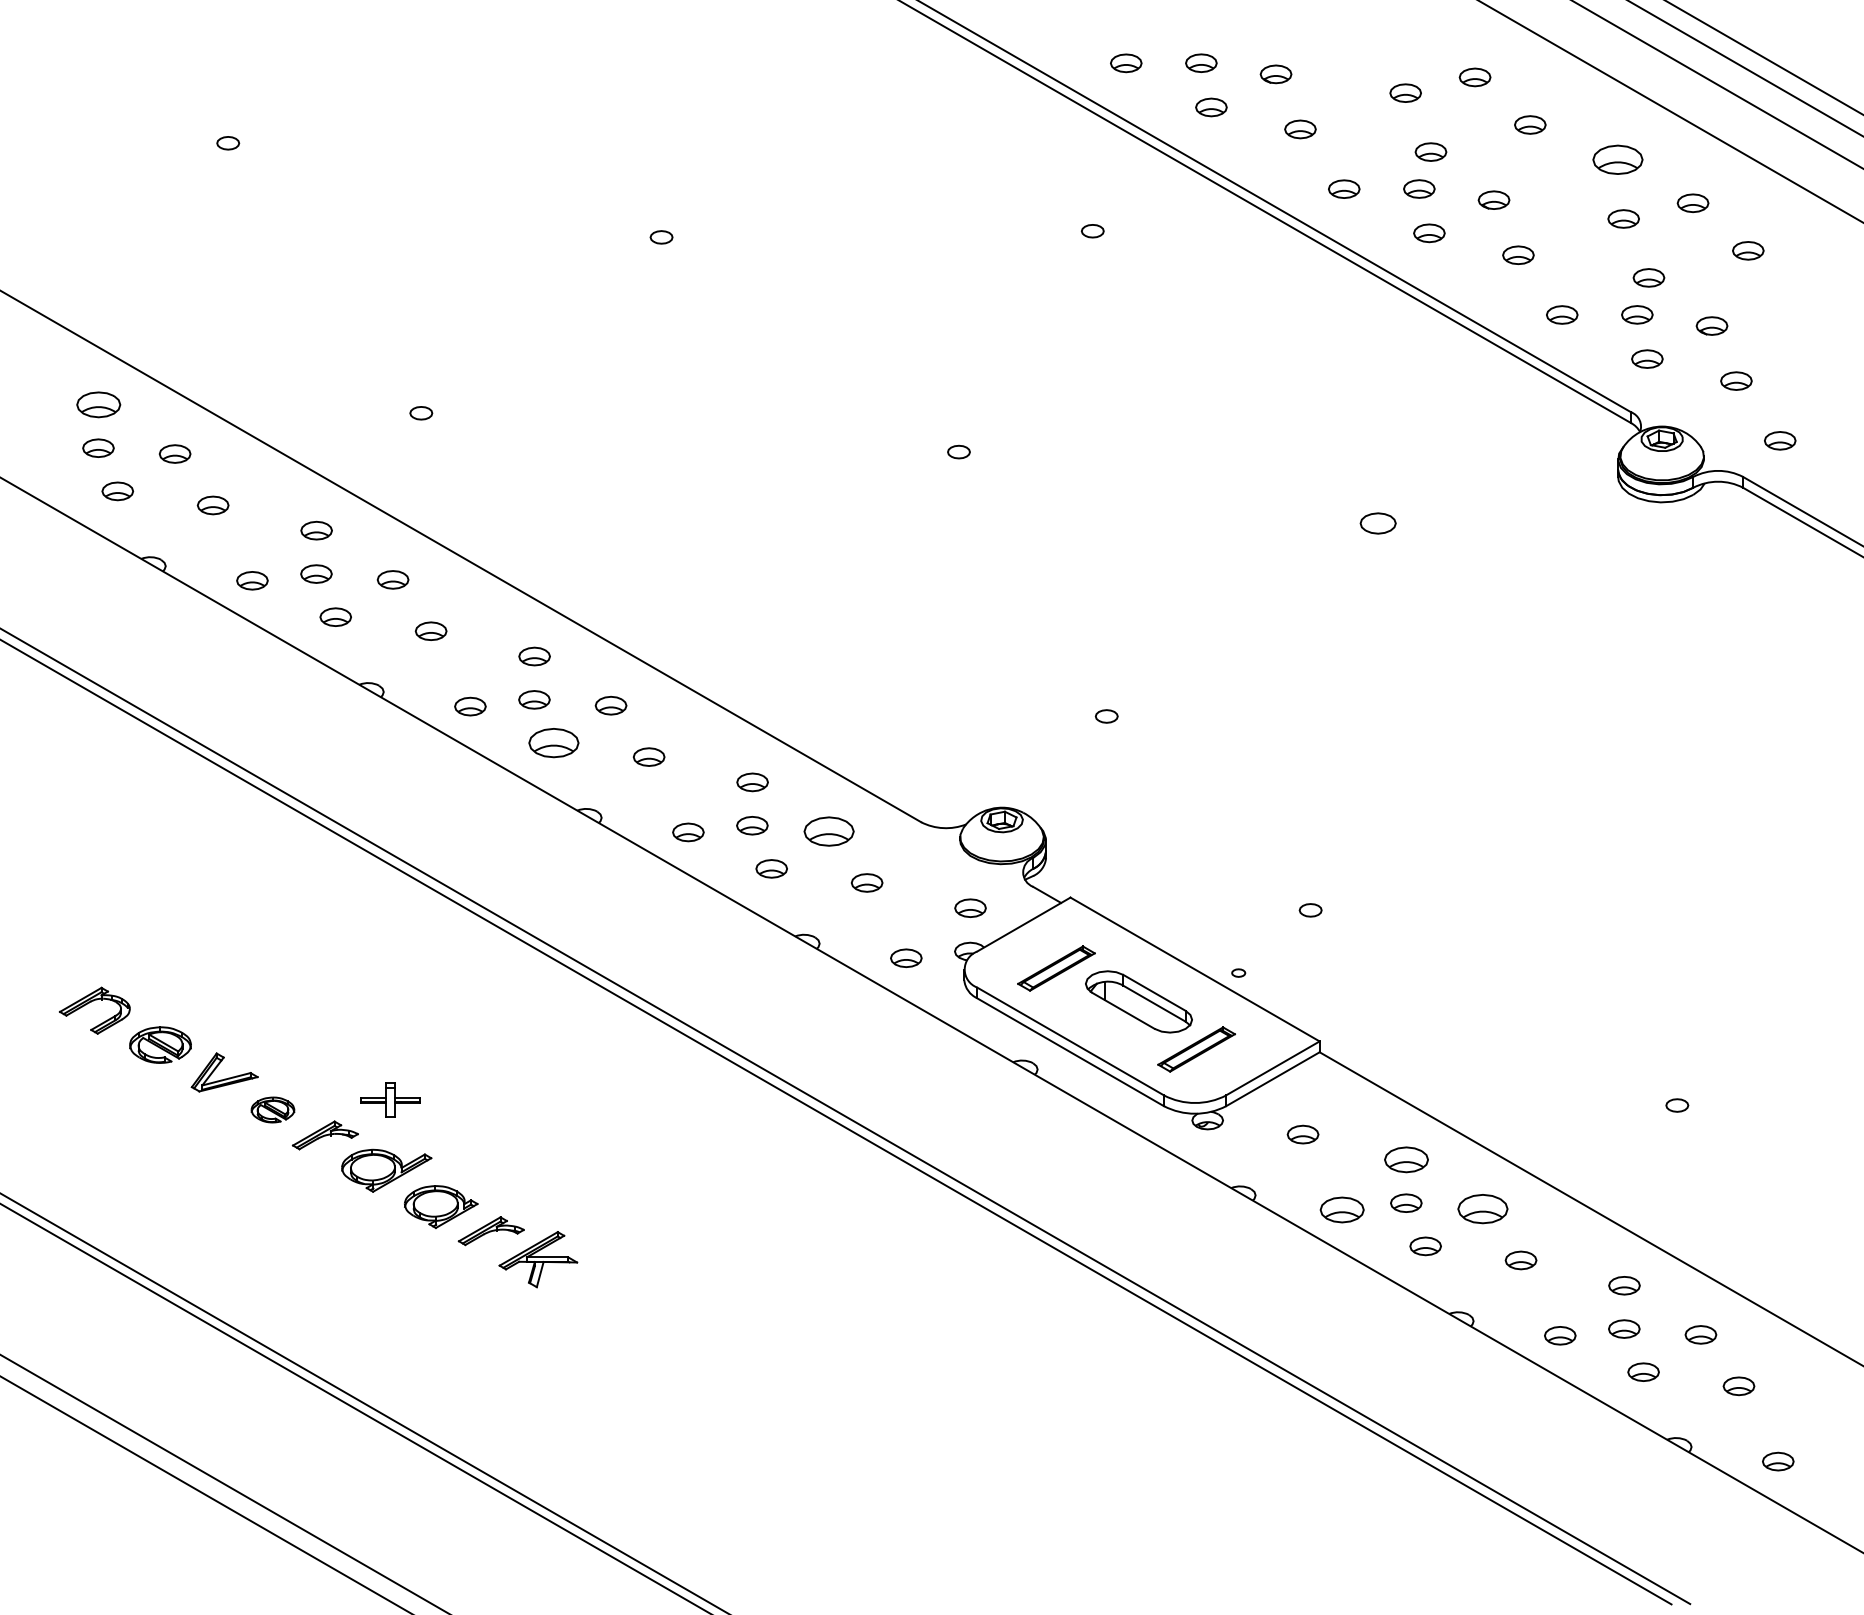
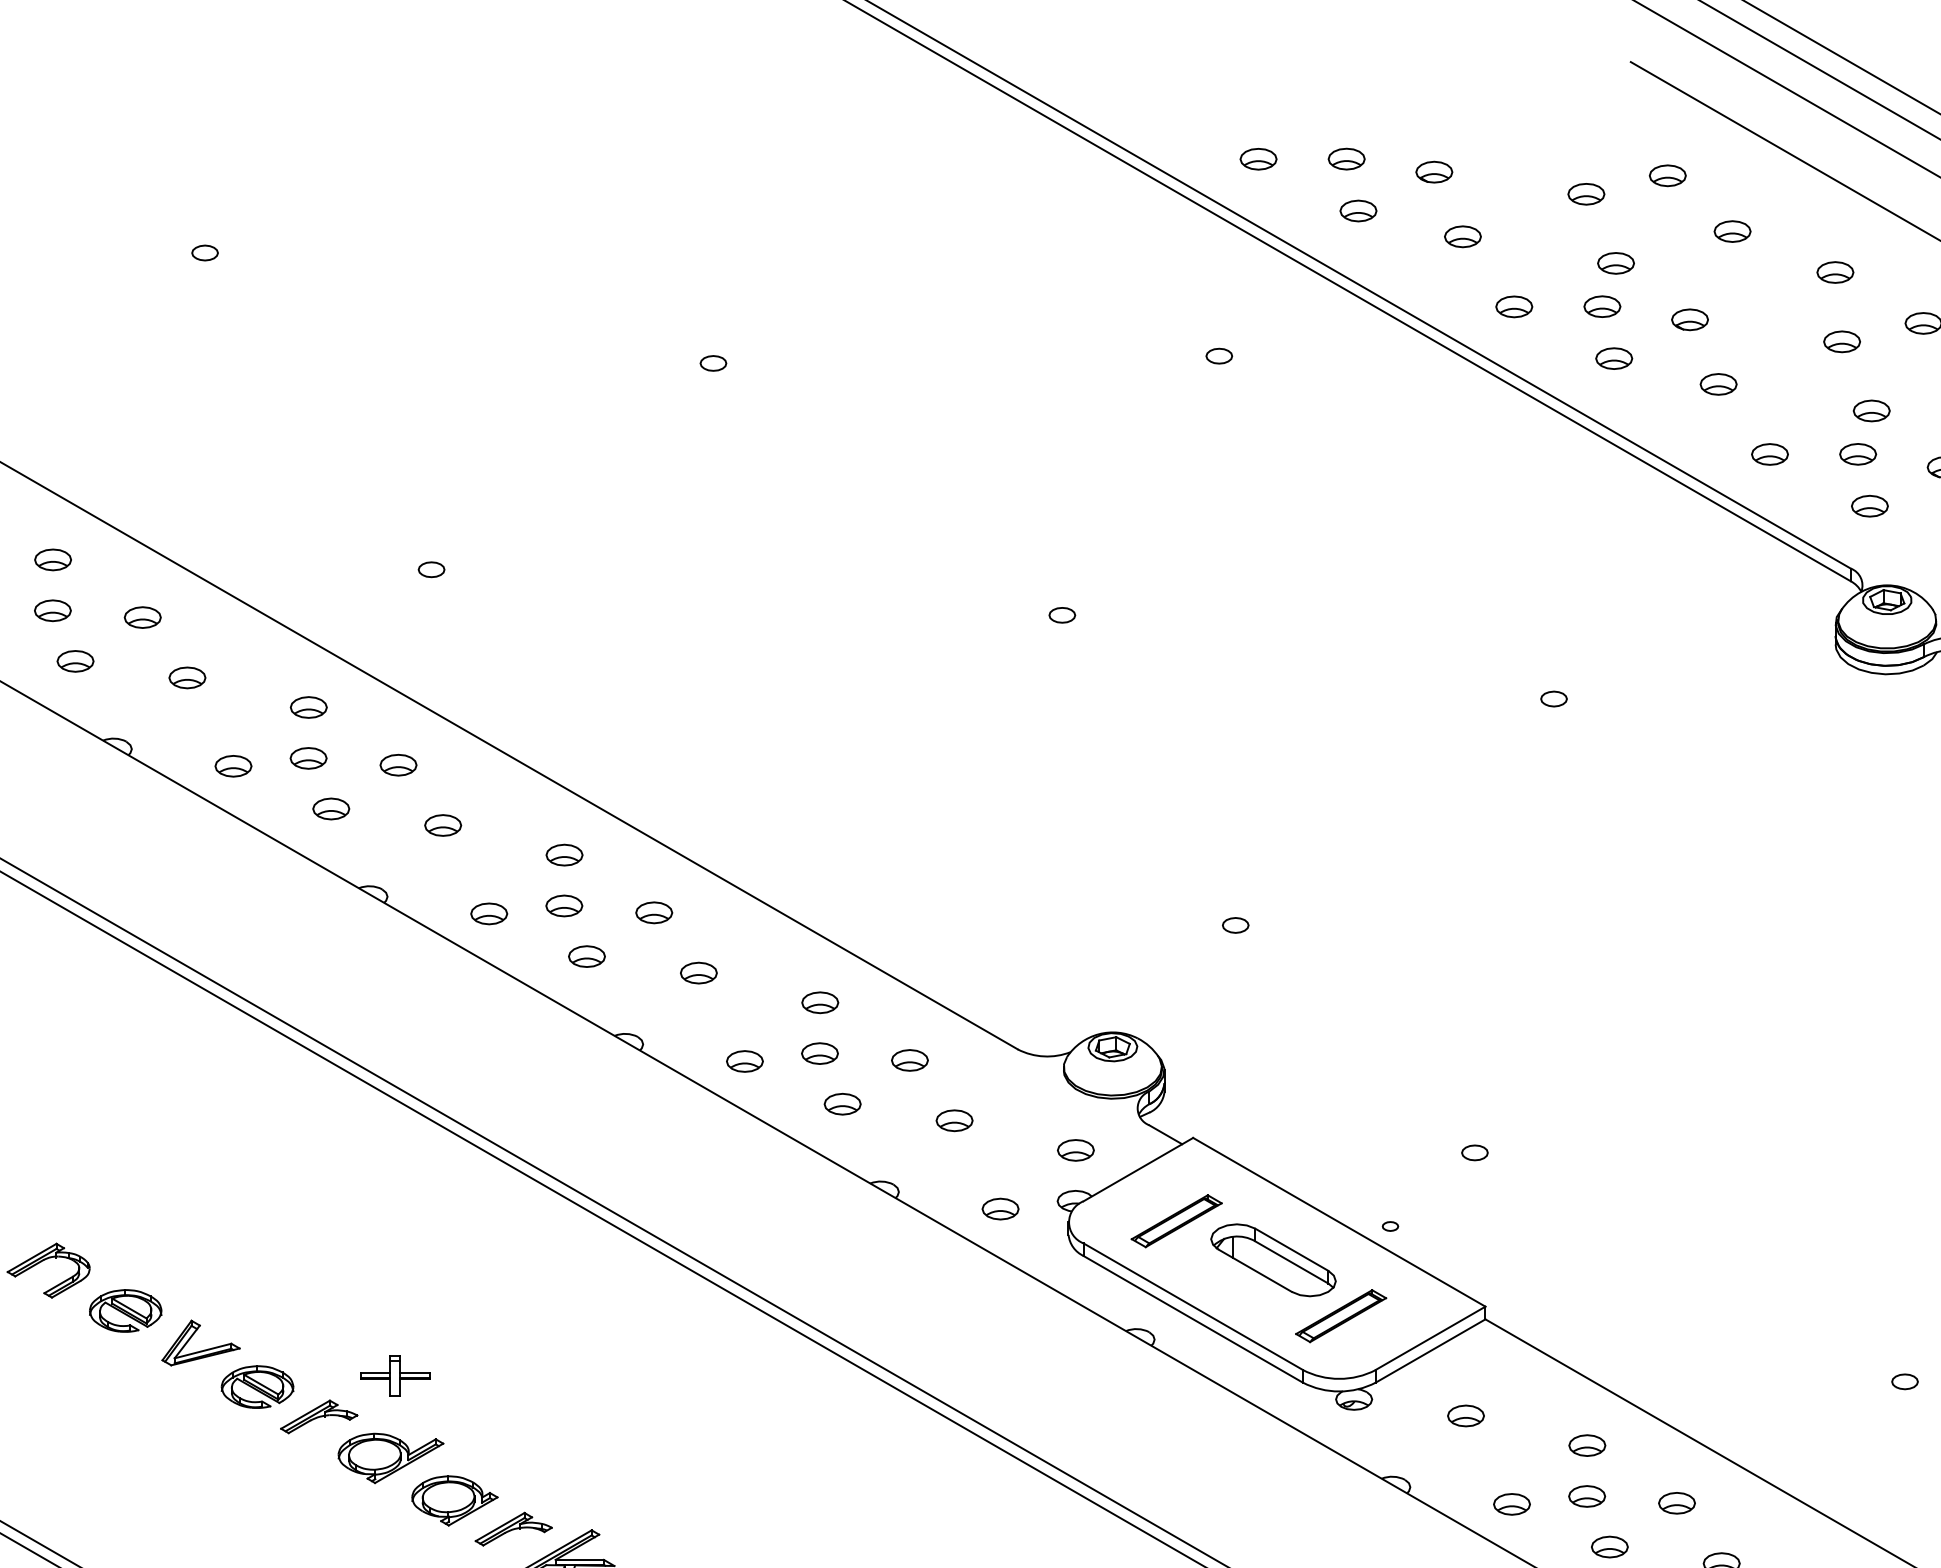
part: (1617, 159) -> (1834, 272), size x0.62
part: (98, 404) -> (52, 559), size x0.71
part: (1377, 523) -> (1553, 699), size x0.62
part: (553, 742) -> (586, 955), size x0.62
part: (828, 831) -> (909, 1060), size x0.62
part: (272, 1109) -> (257, 1386), size x1.43
part: (1406, 1159) -> (1587, 1445), size x0.71
part: (1482, 1208) -> (1676, 1502), size x0.62
part: (1342, 1209) -> (1512, 1503), size x0.71

